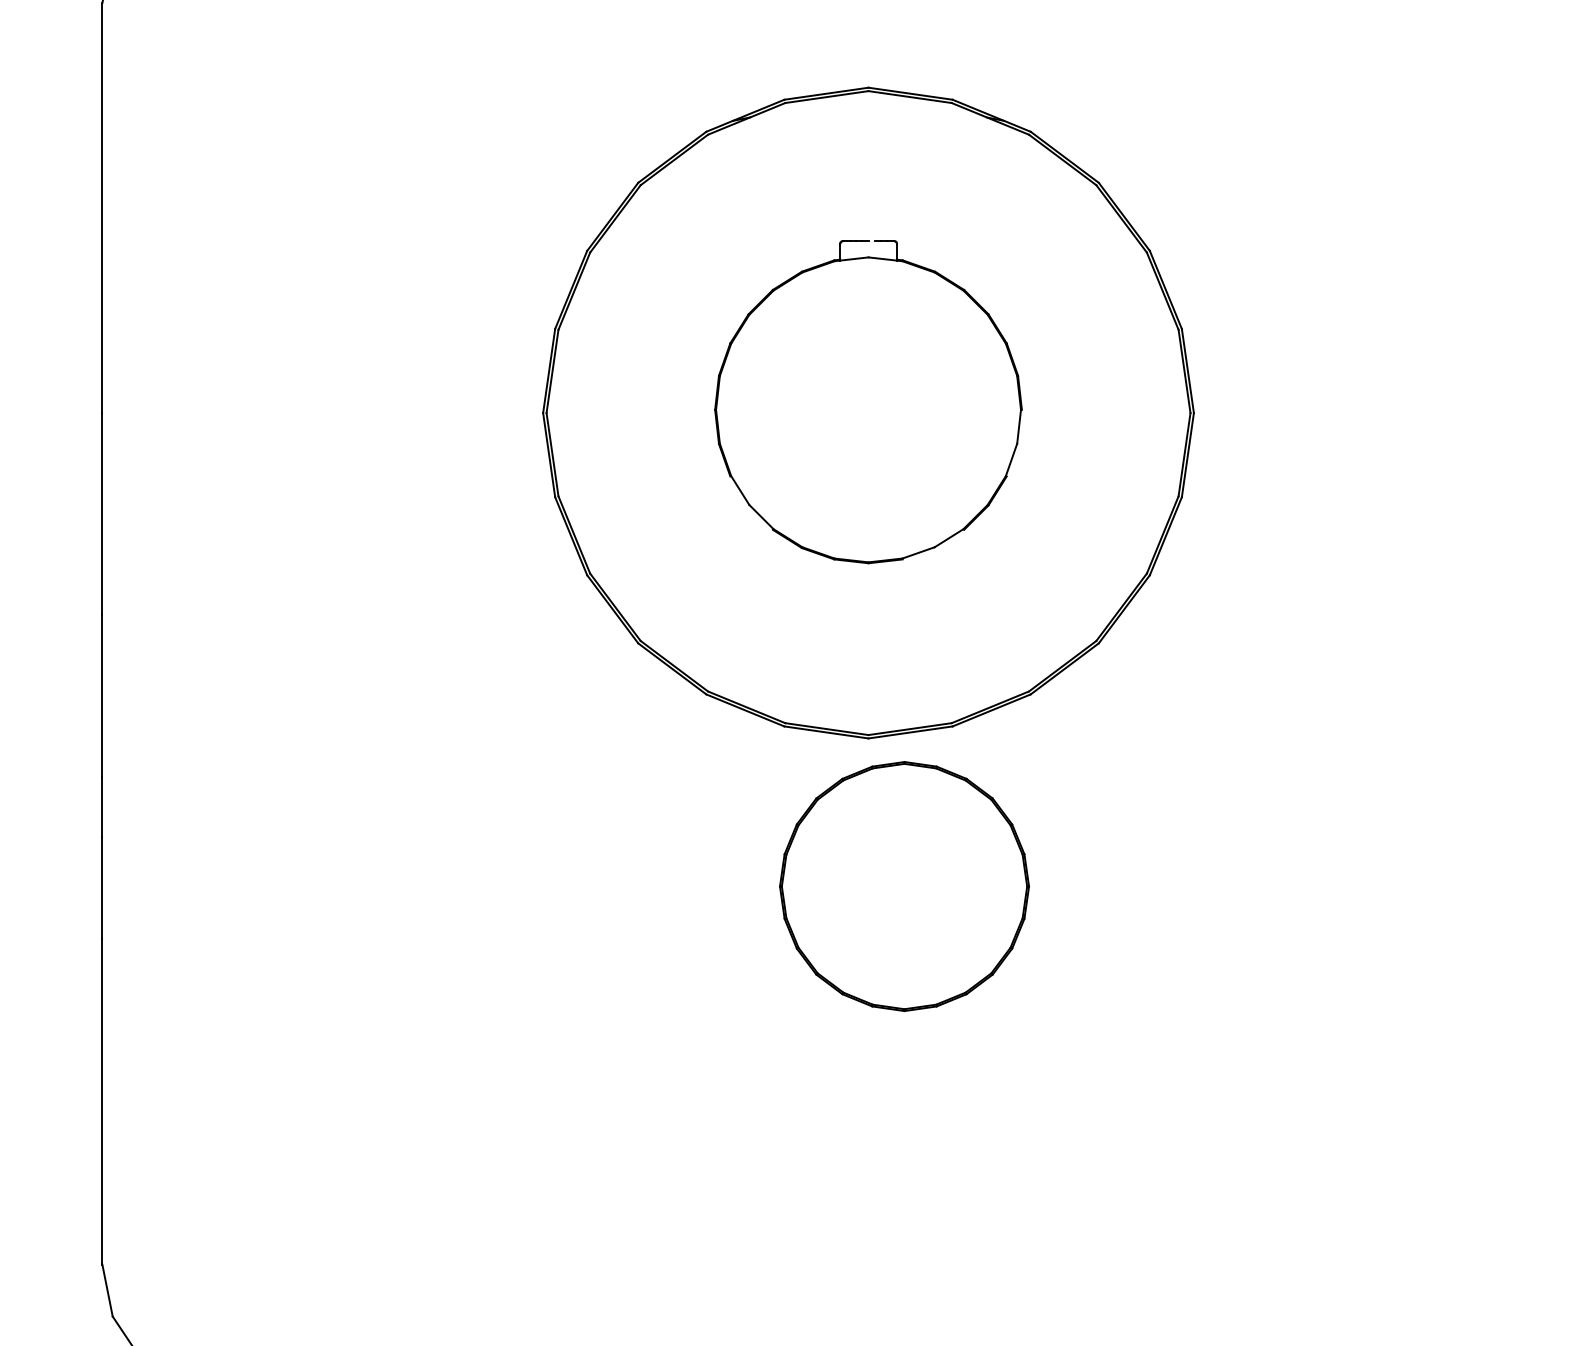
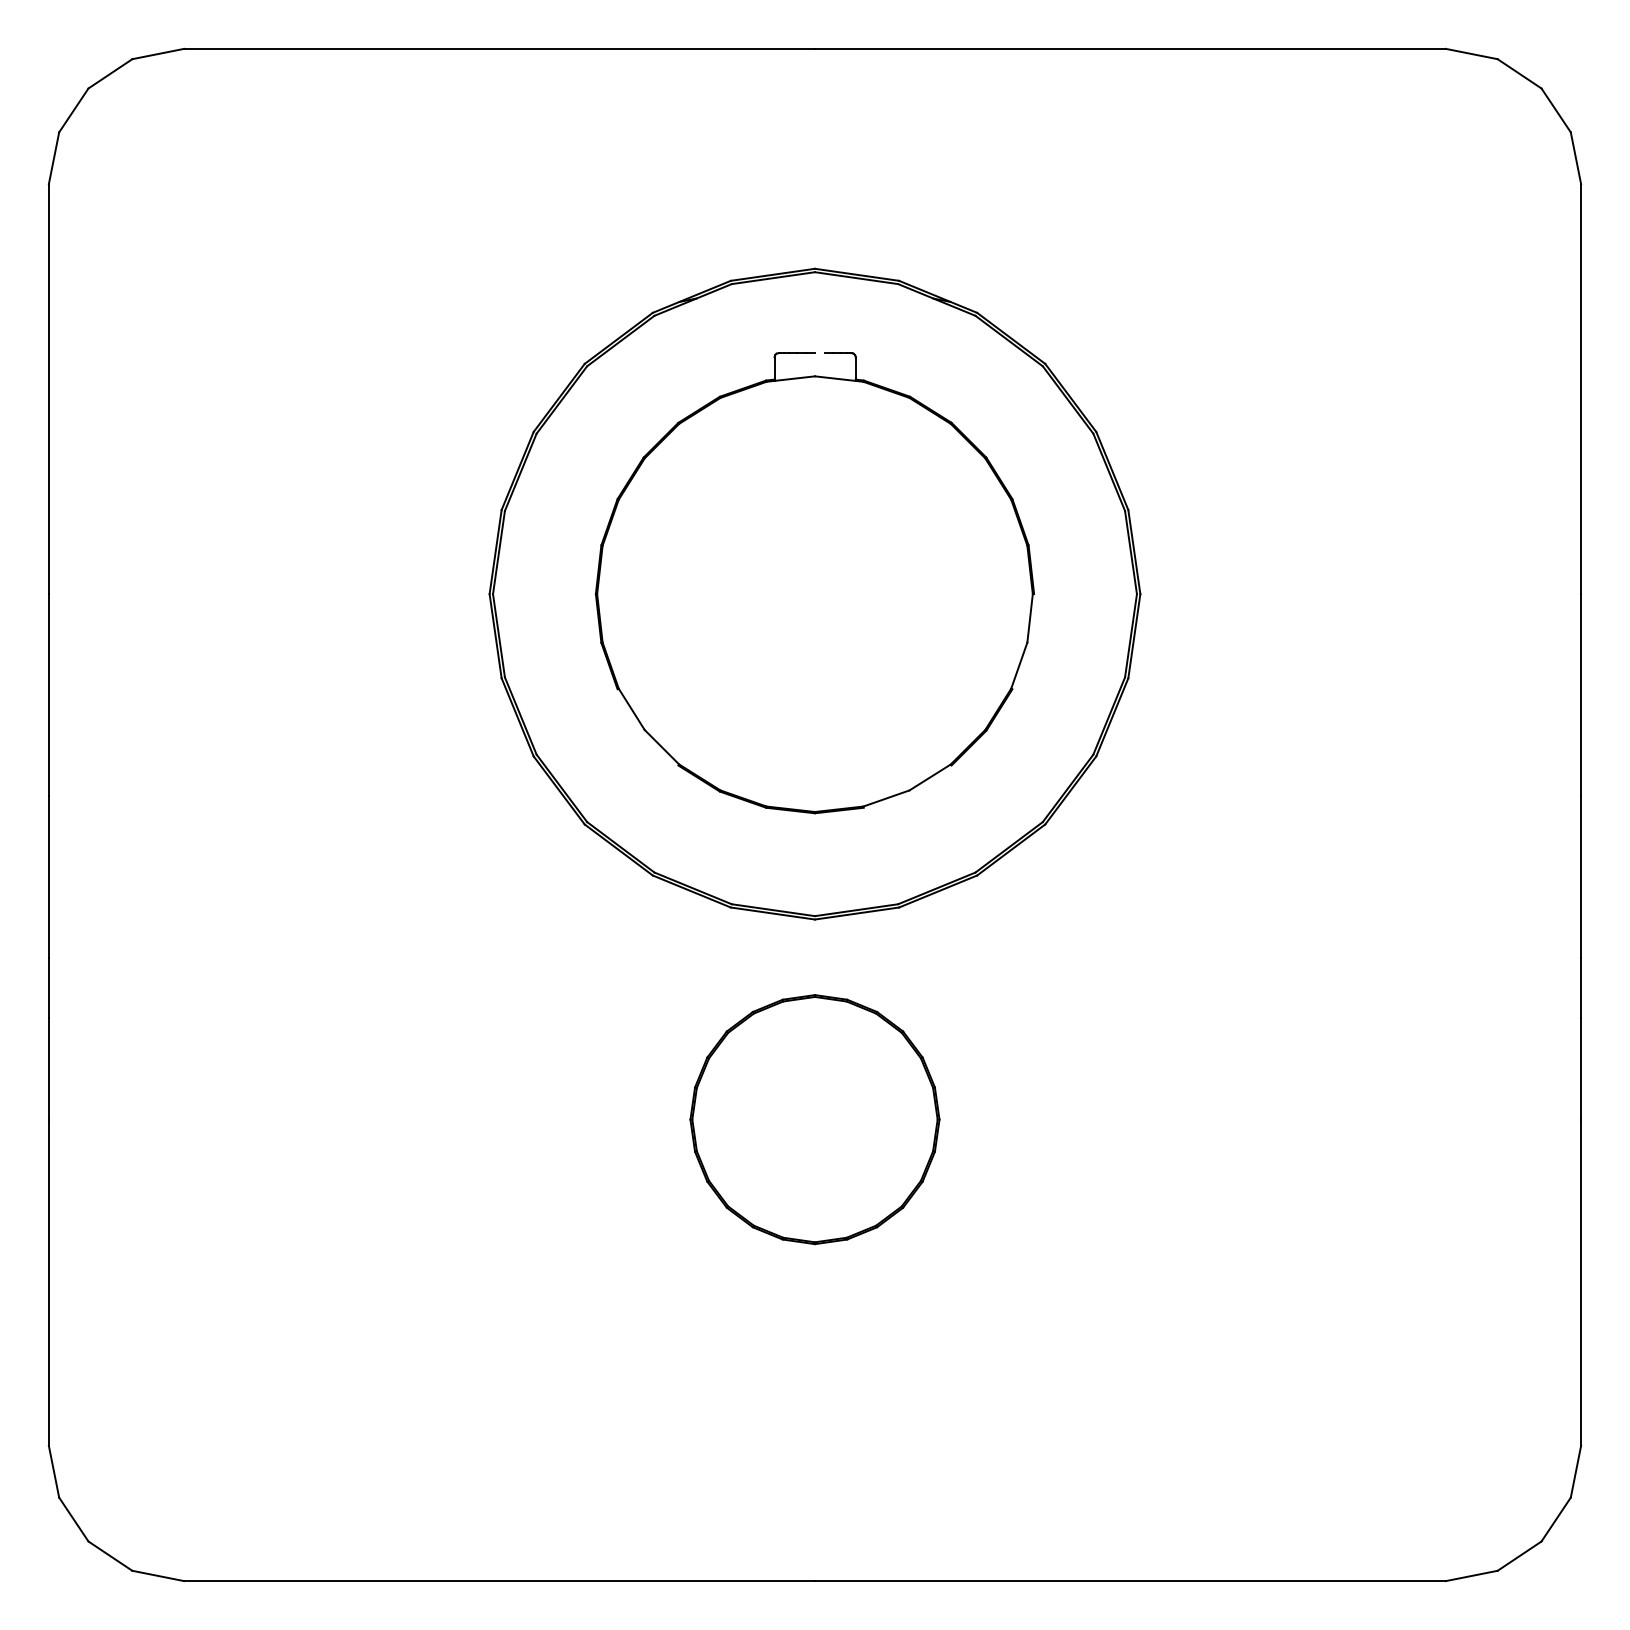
part: (868, 402) -> (814, 583), size x1.43
part: (904, 886) -> (814, 1119), moved

